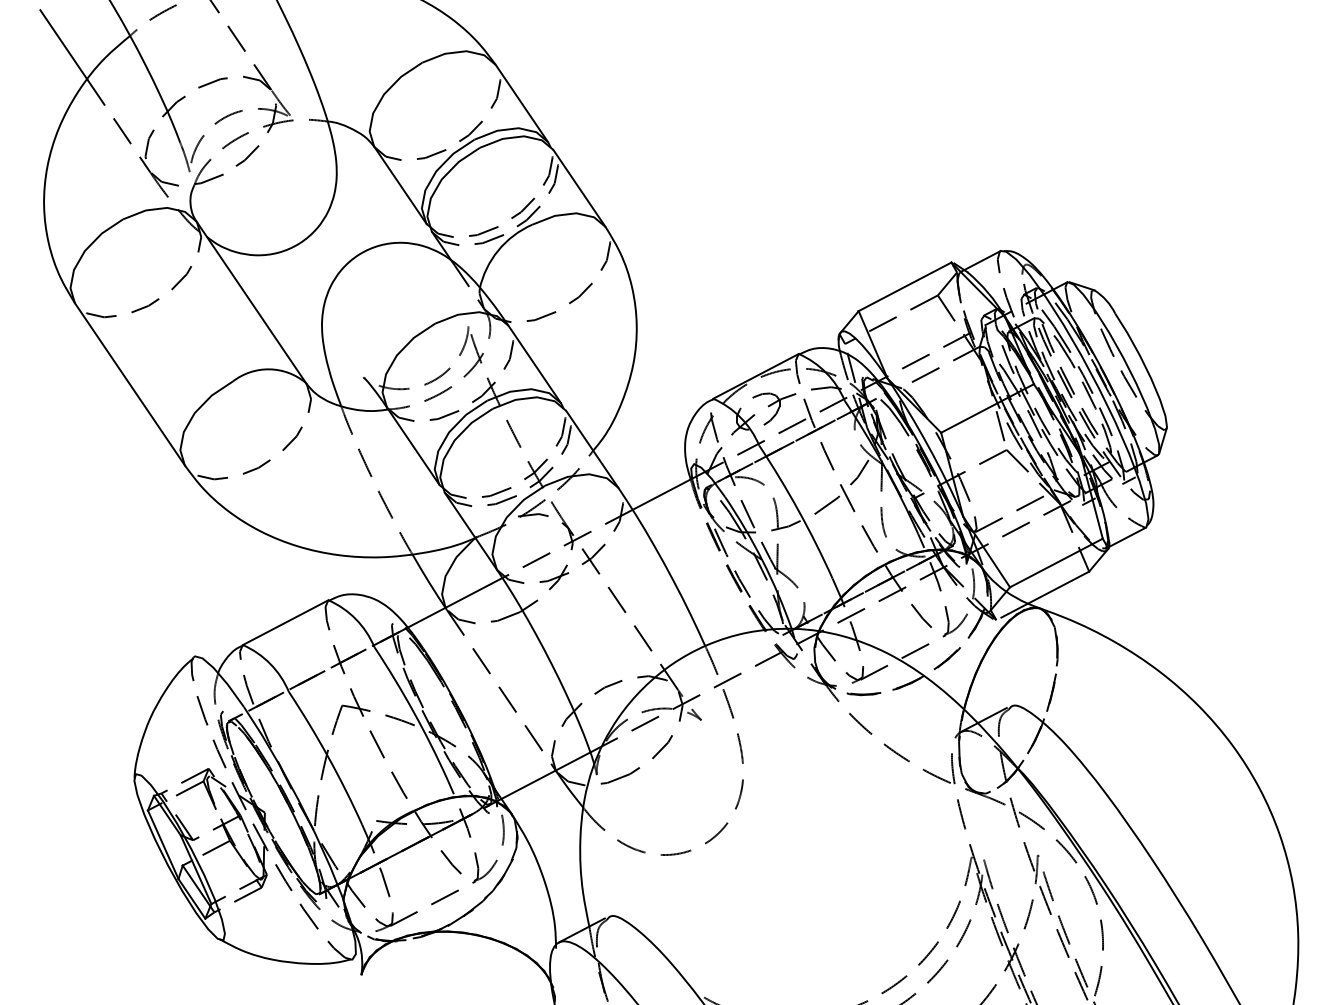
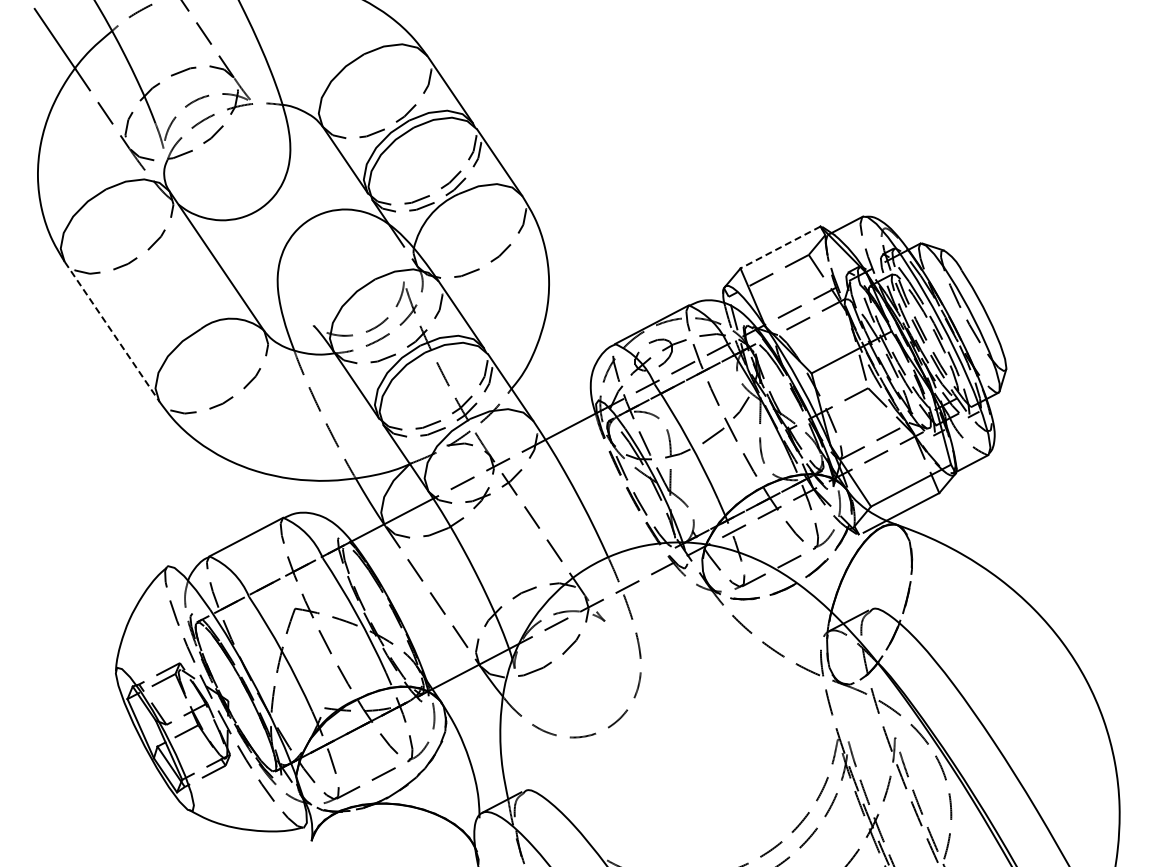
line: (905, 286) -> (780, 247), solid -> dashed
line: (130, 385) -> (112, 332), solid -> dashed

